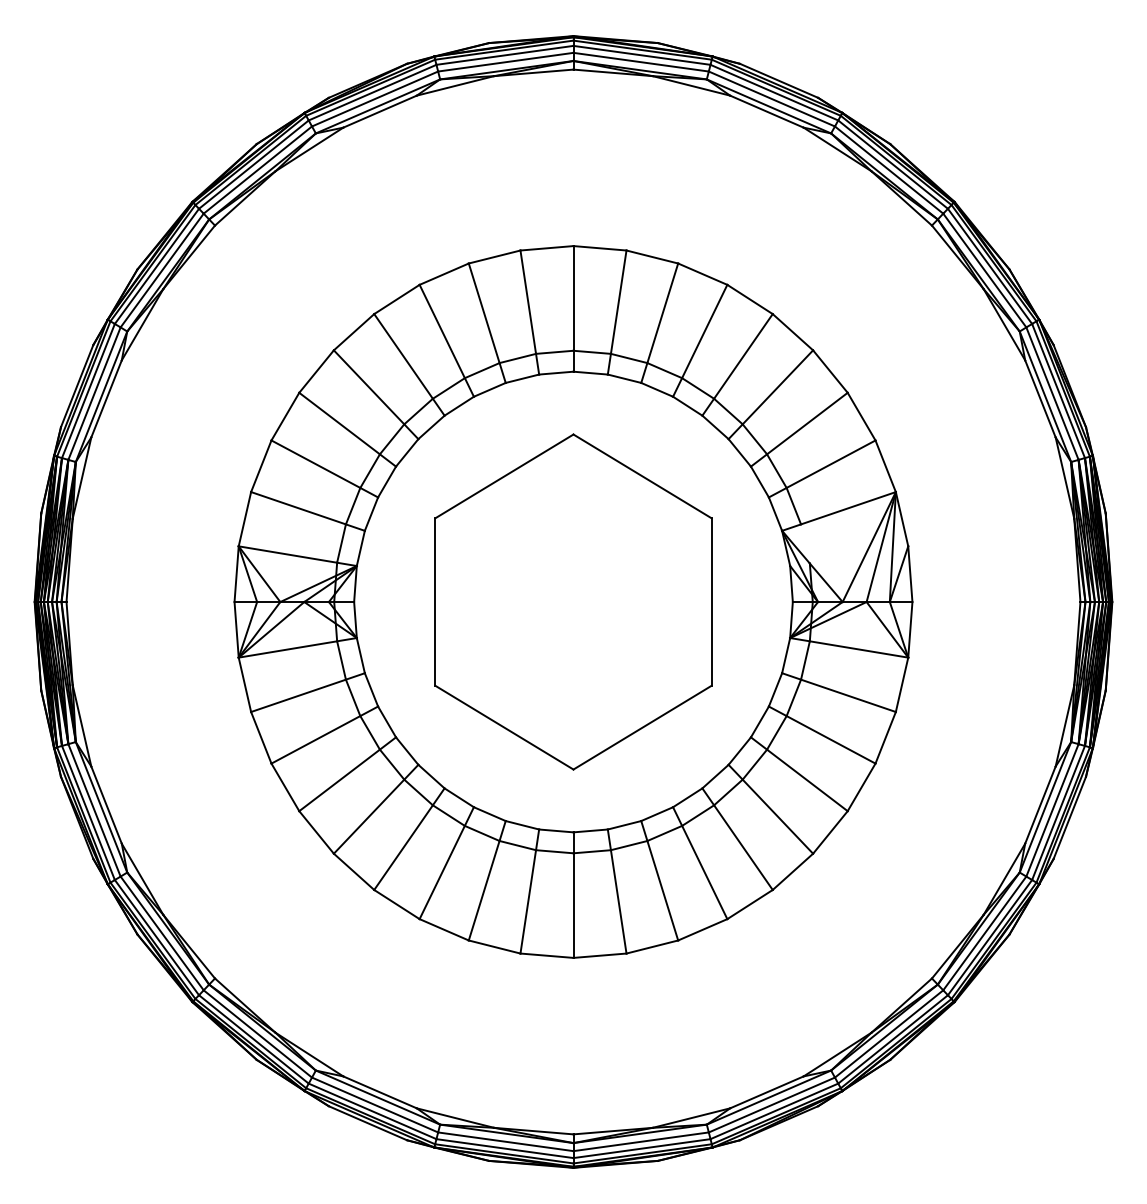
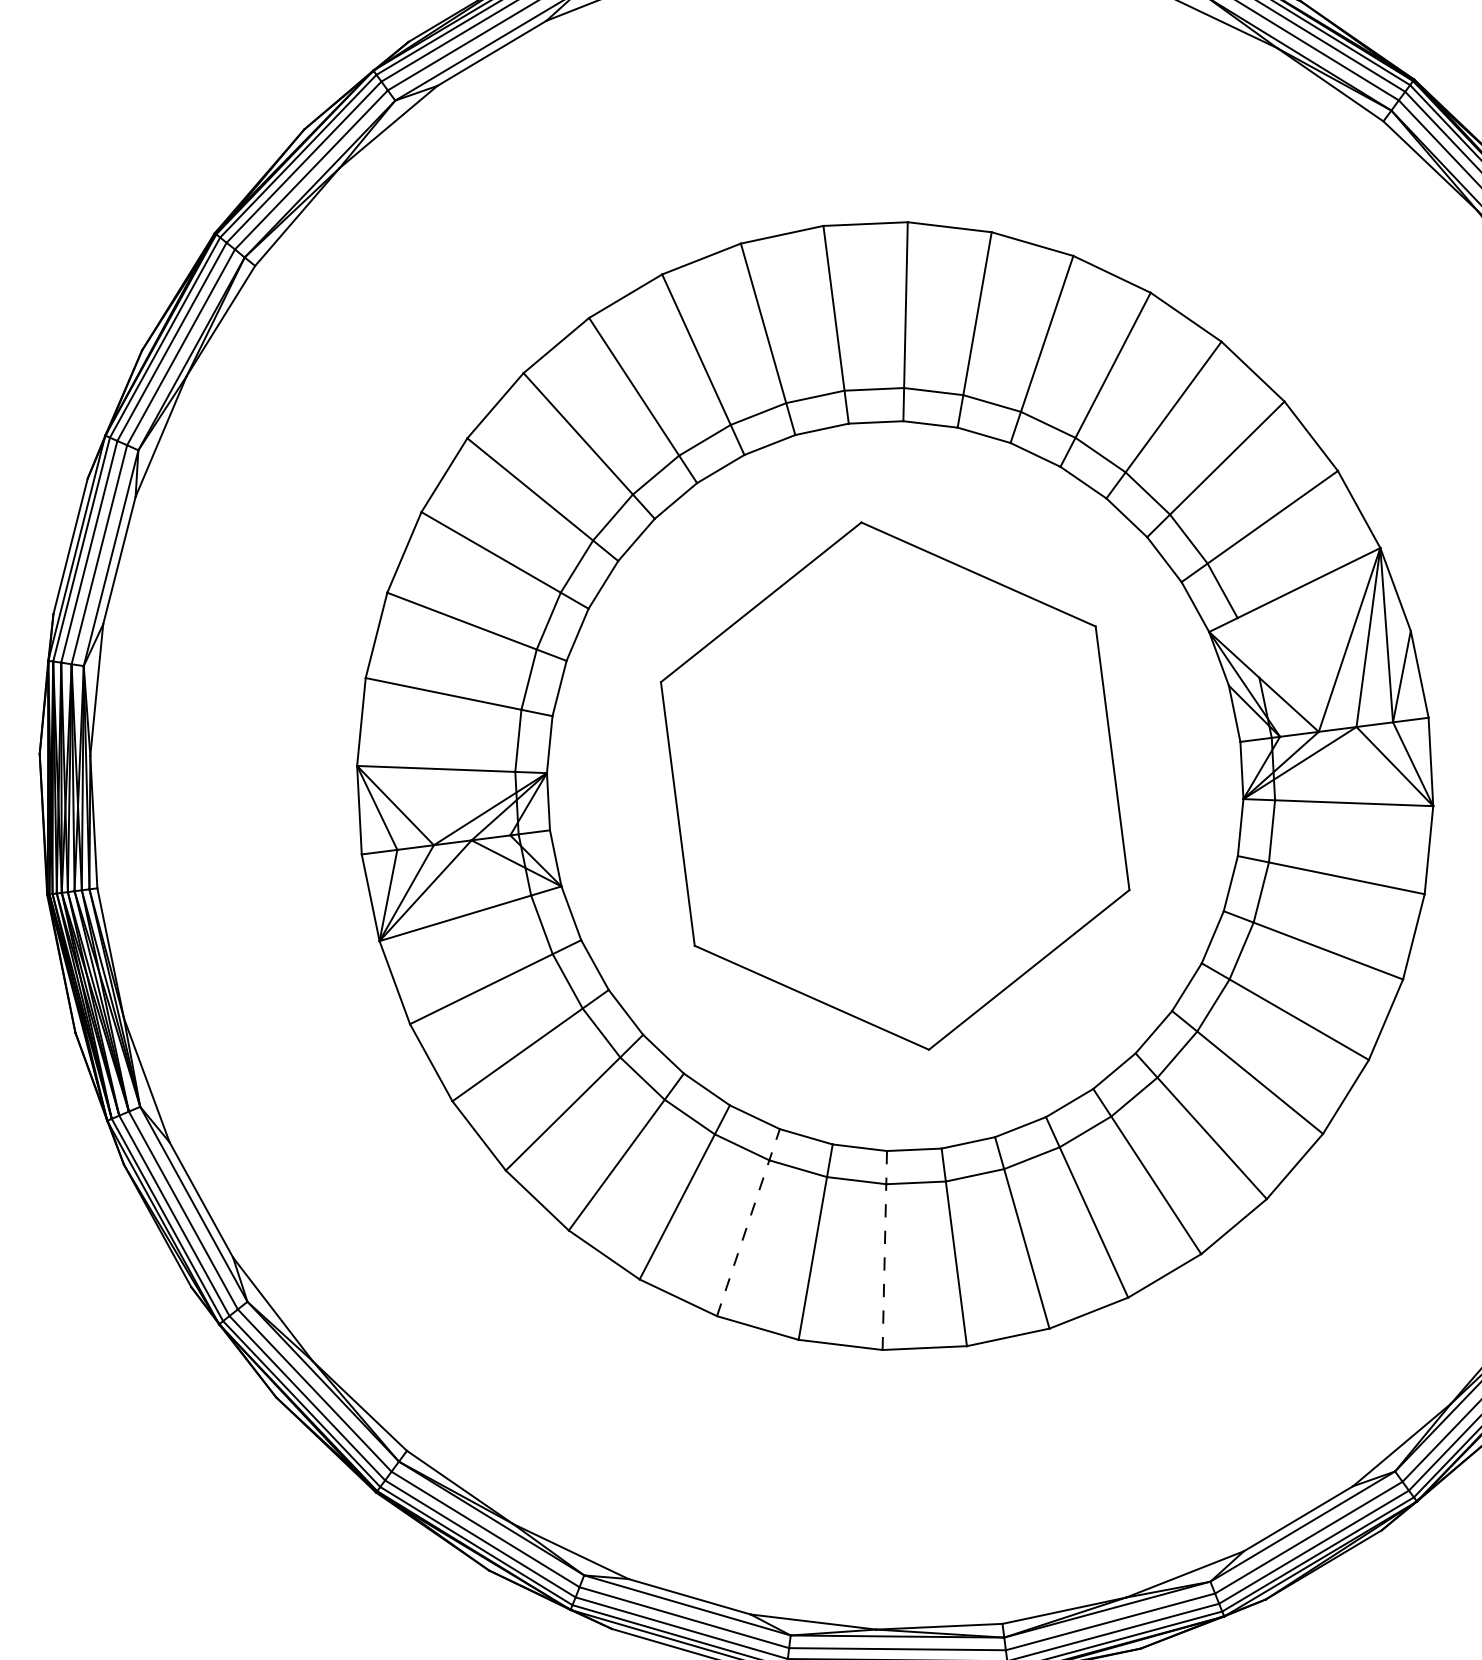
line: (446, 862) -> (747, 1221), solid -> dashed
line: (529, 891) -> (884, 1250), solid -> dashed

